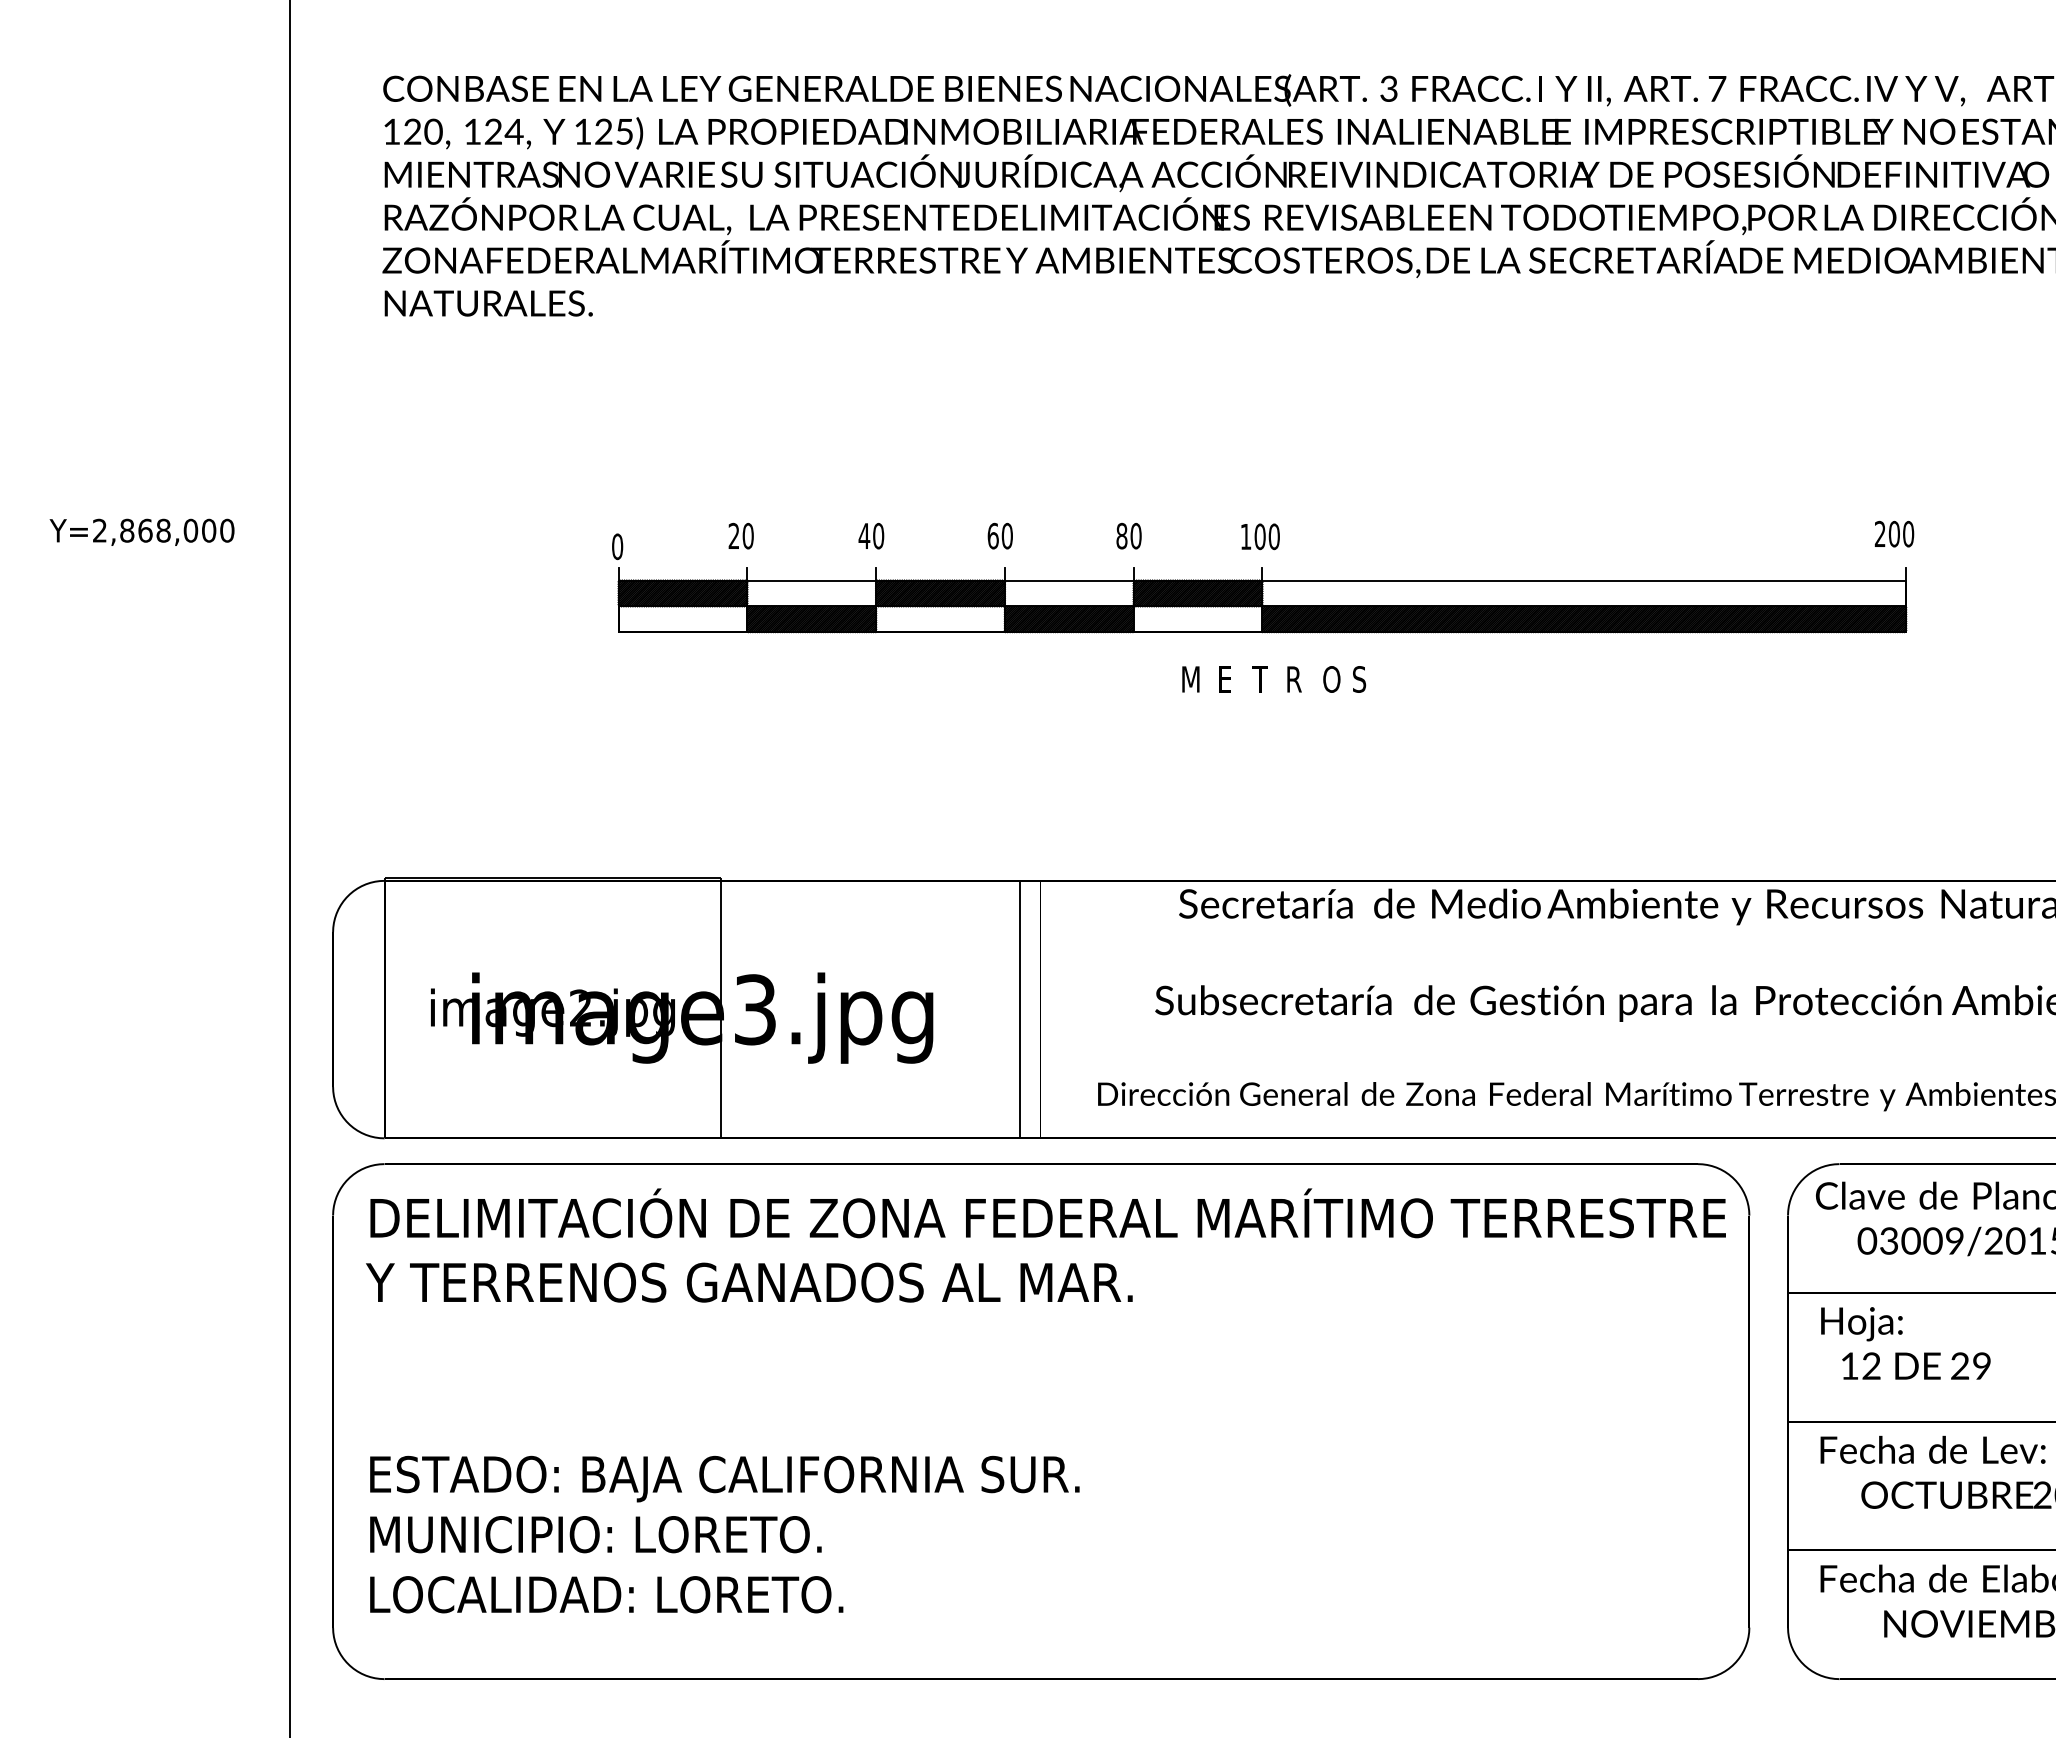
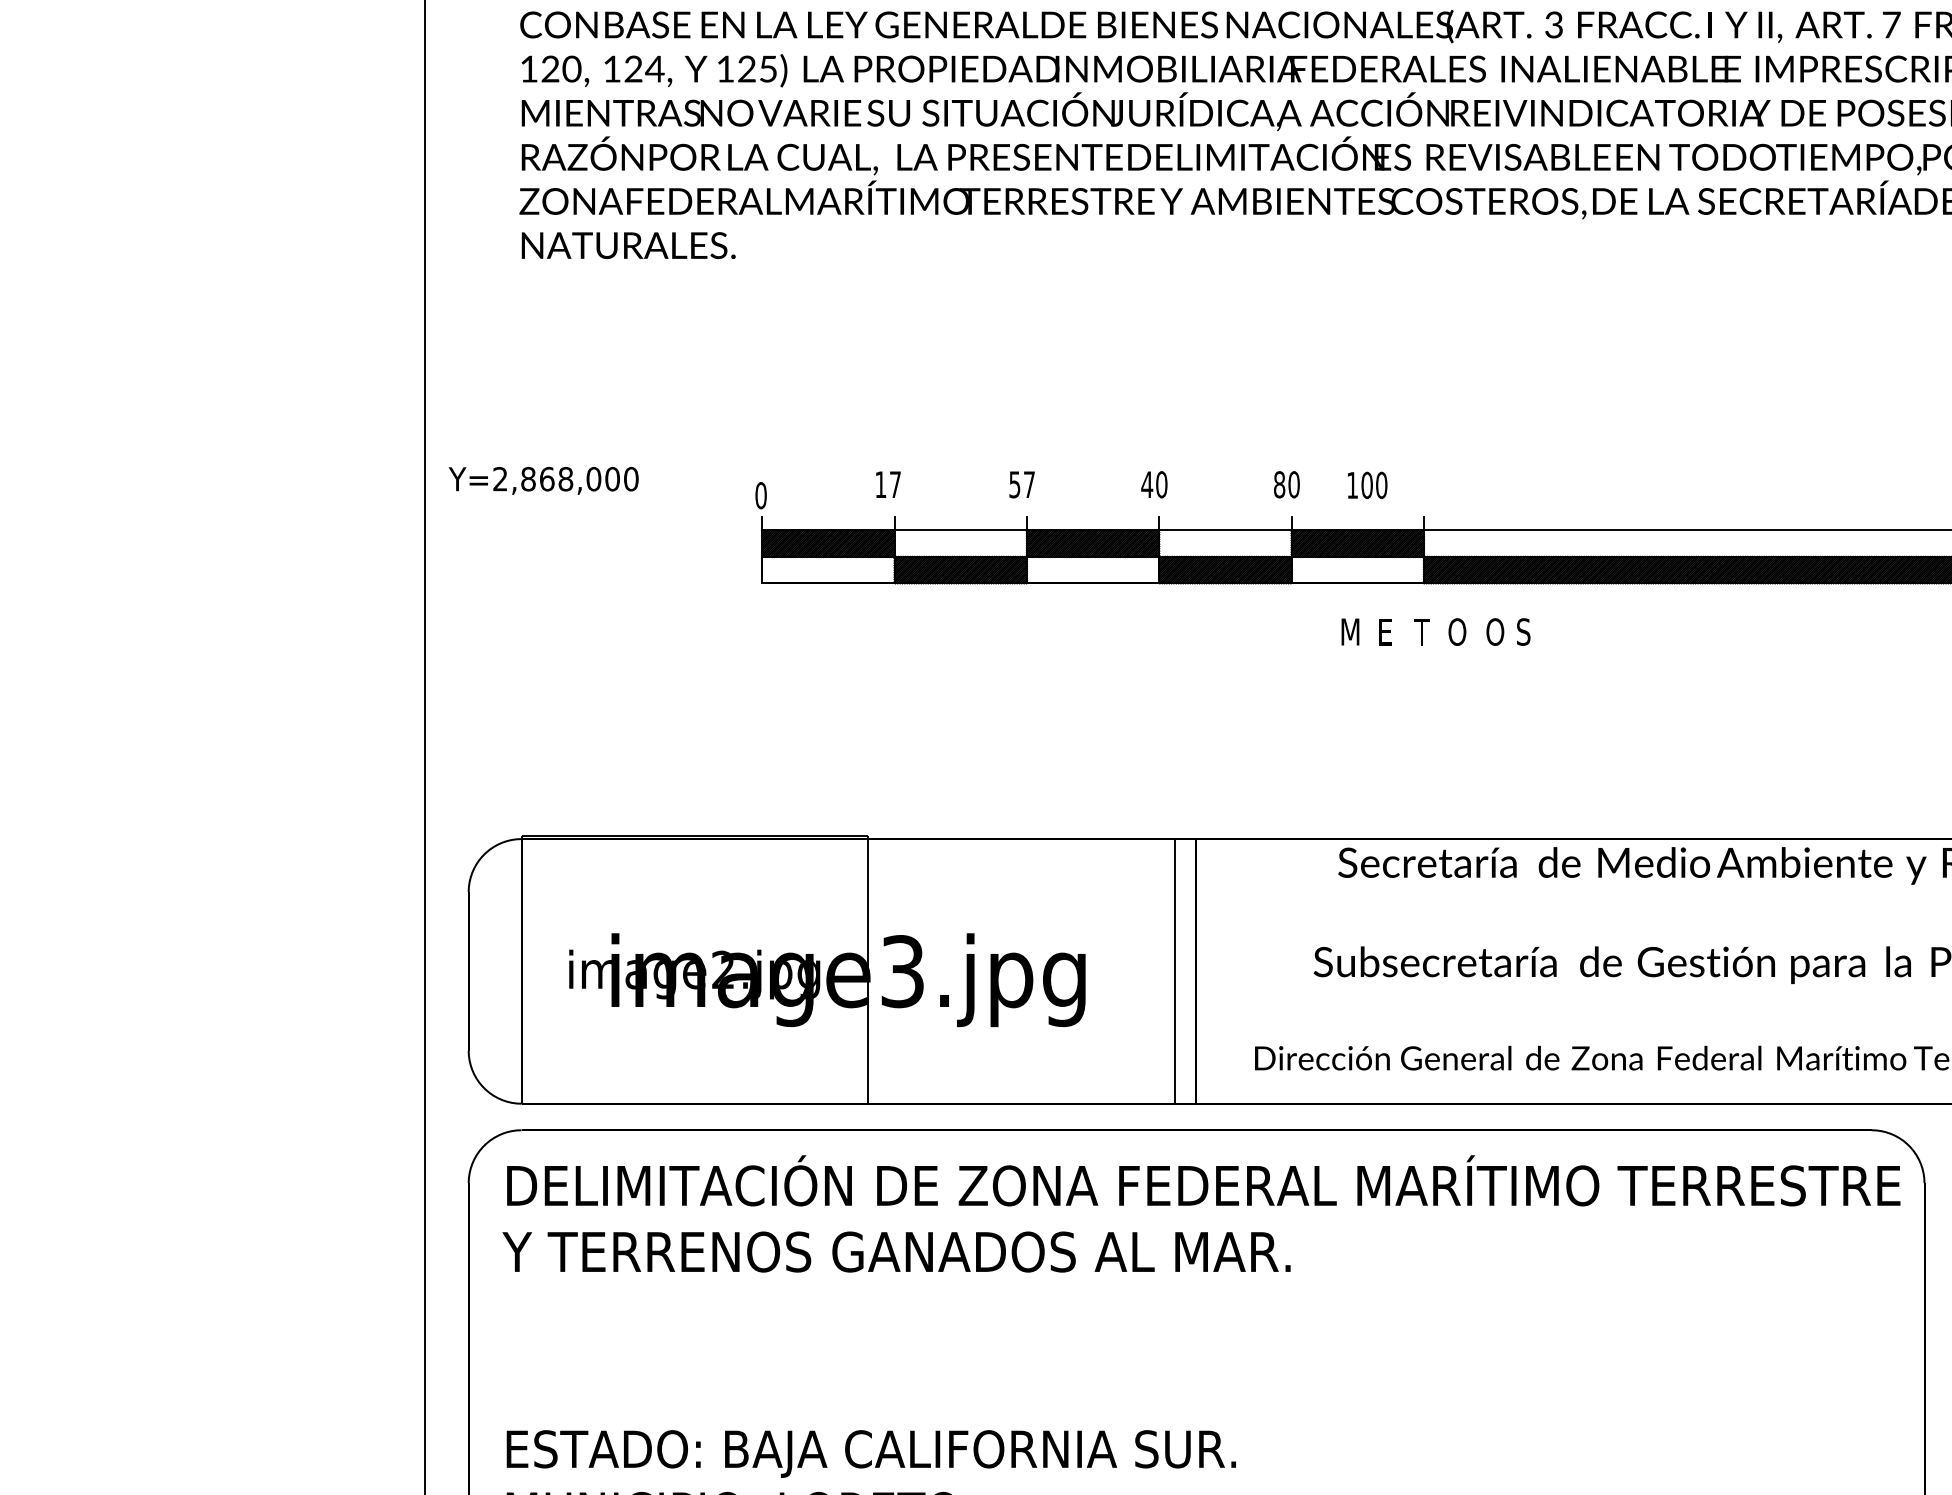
text: (141, 531) -> (543, 479), moved
text: (740, 535) -> (887, 484), 20 -> 17
text: (871, 535) -> (1022, 484), 40 -> 57
text: (993, 535) -> (1147, 484), 60 -> 40
text: (1260, 536) -> (1367, 485), moved
text: (1294, 679) -> (1456, 632), R -> O

